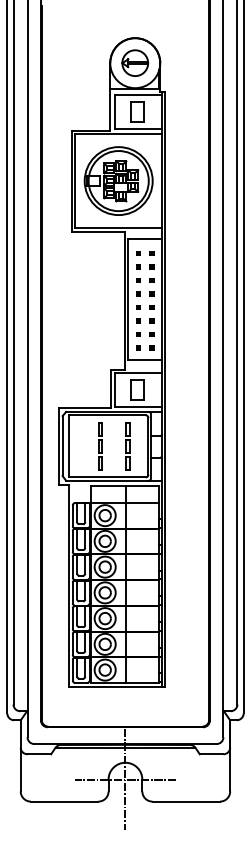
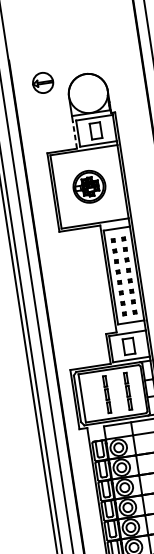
part: (134, 62) -> (42, 82), moved
line: (110, 112) -> (75, 134), solid -> dashed
part: (118, 180) -> (89, 186), size x0.6

